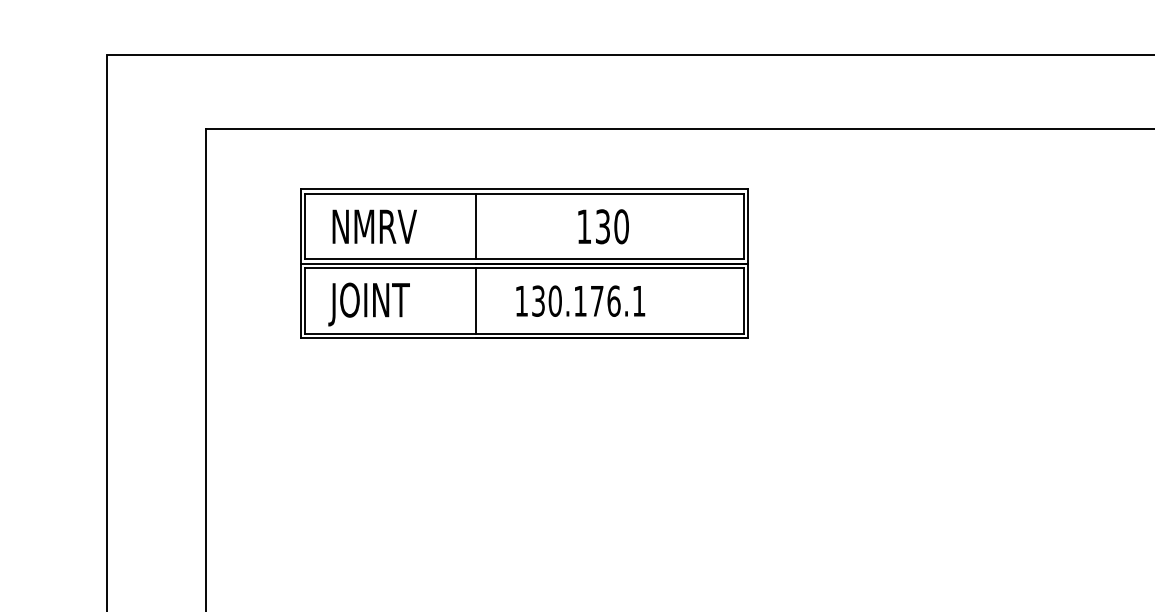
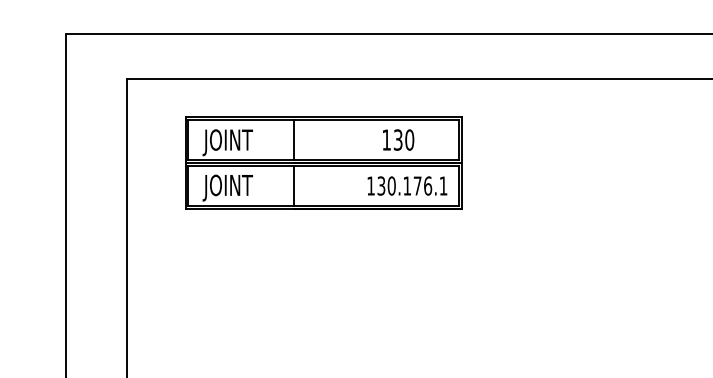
text: (603, 225) -> (398, 139), moved
text: (371, 230) -> (229, 142), NMRV -> JOINT
text: (580, 300) -> (407, 185), moved

